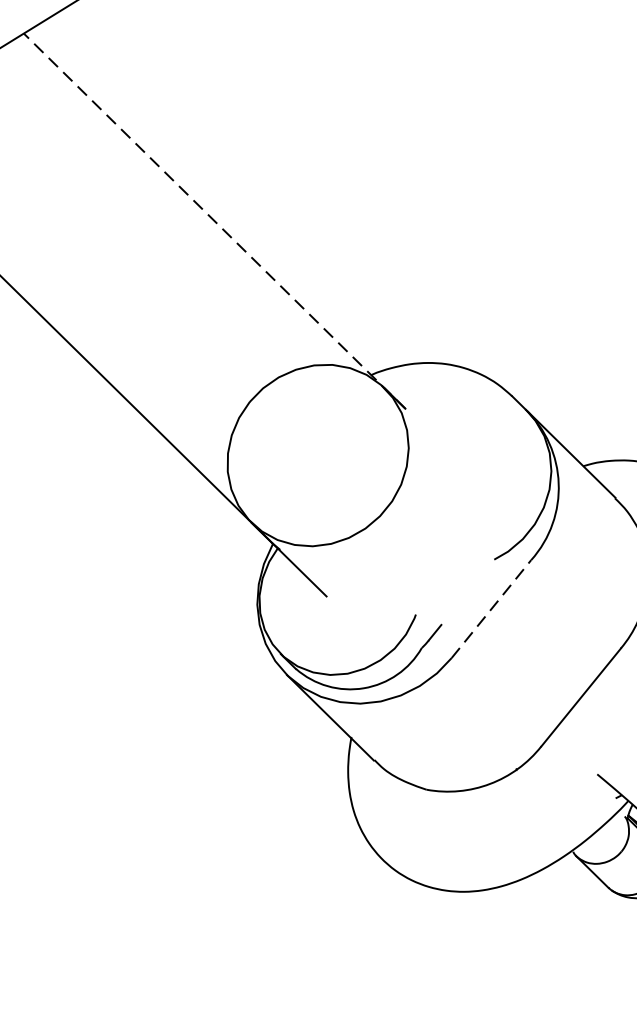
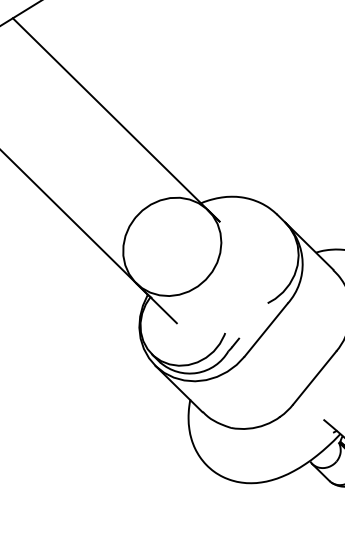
line: (215, 220) -> (116, 119), dashed -> solid
line: (492, 608) -> (266, 329), dashed -> solid

